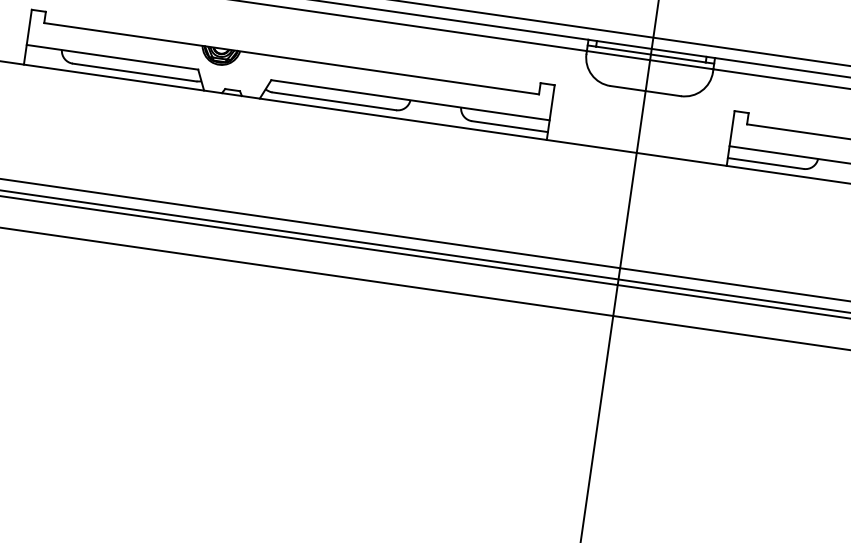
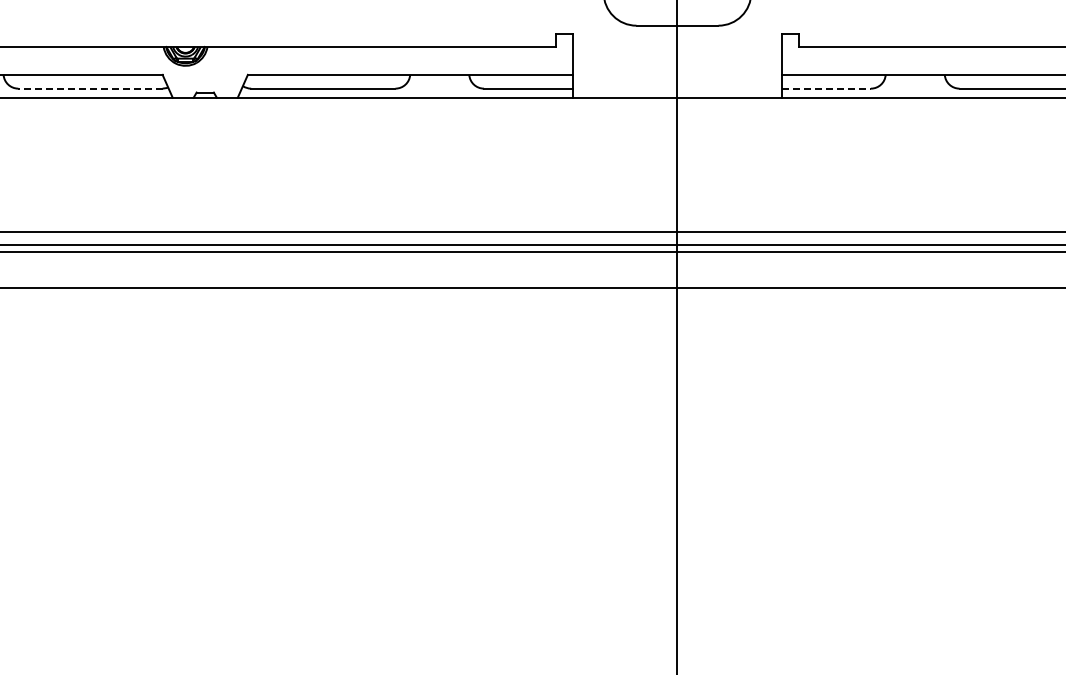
line: (133, 72) -> (89, 88), solid -> dashed
line: (766, 163) -> (827, 88), solid -> dashed

